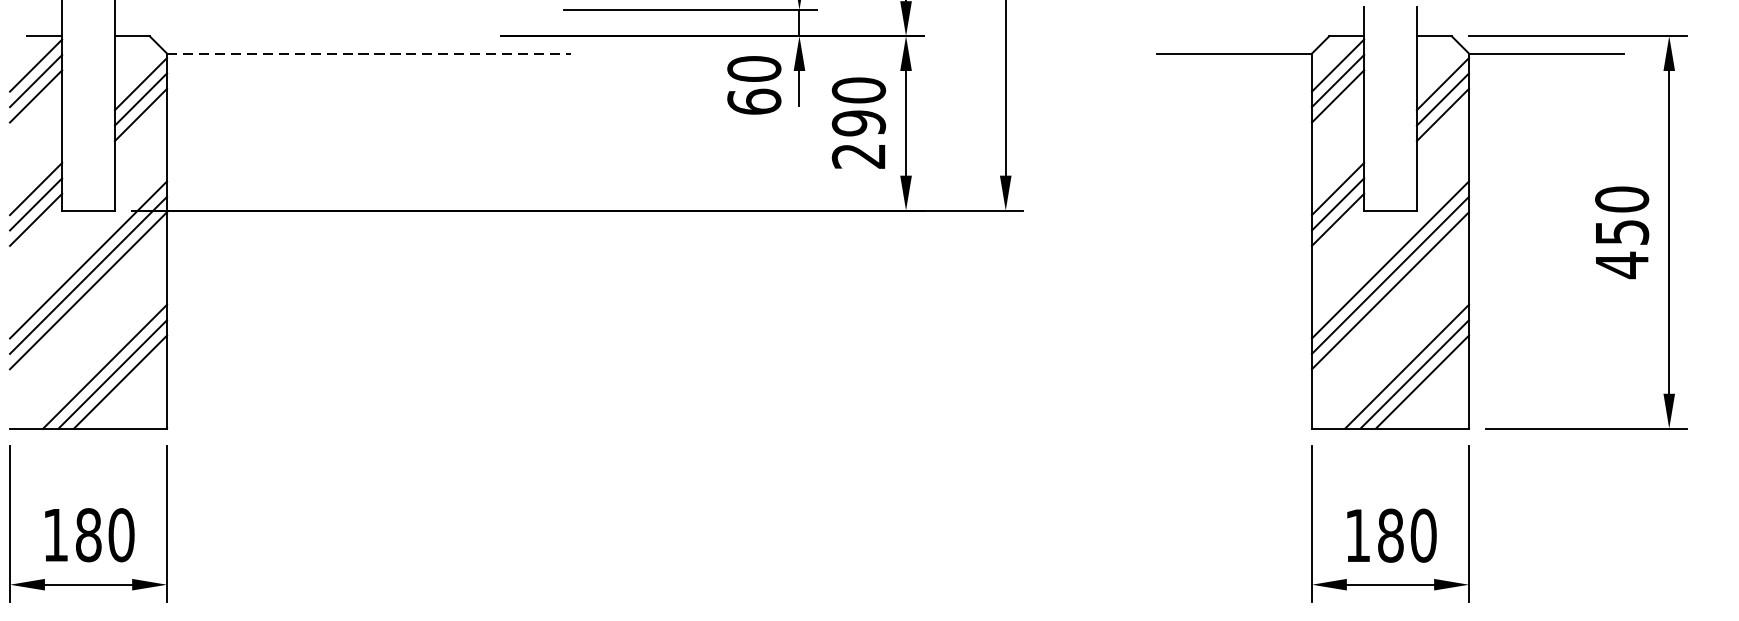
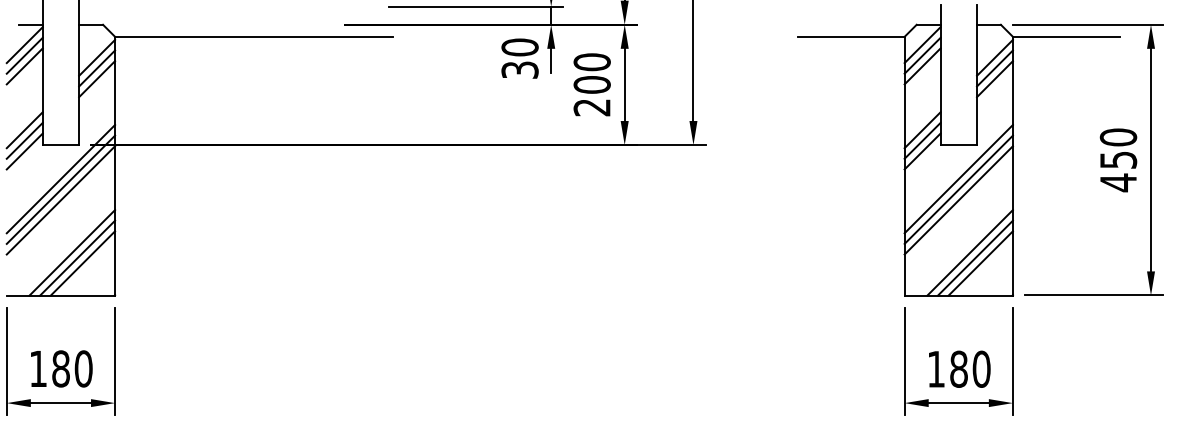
line: (369, 53) -> (254, 36), dashed -> solid
text: (753, 100) -> (519, 69), 60 -> 30
text: (857, 122) -> (591, 84), 290 -> 200

